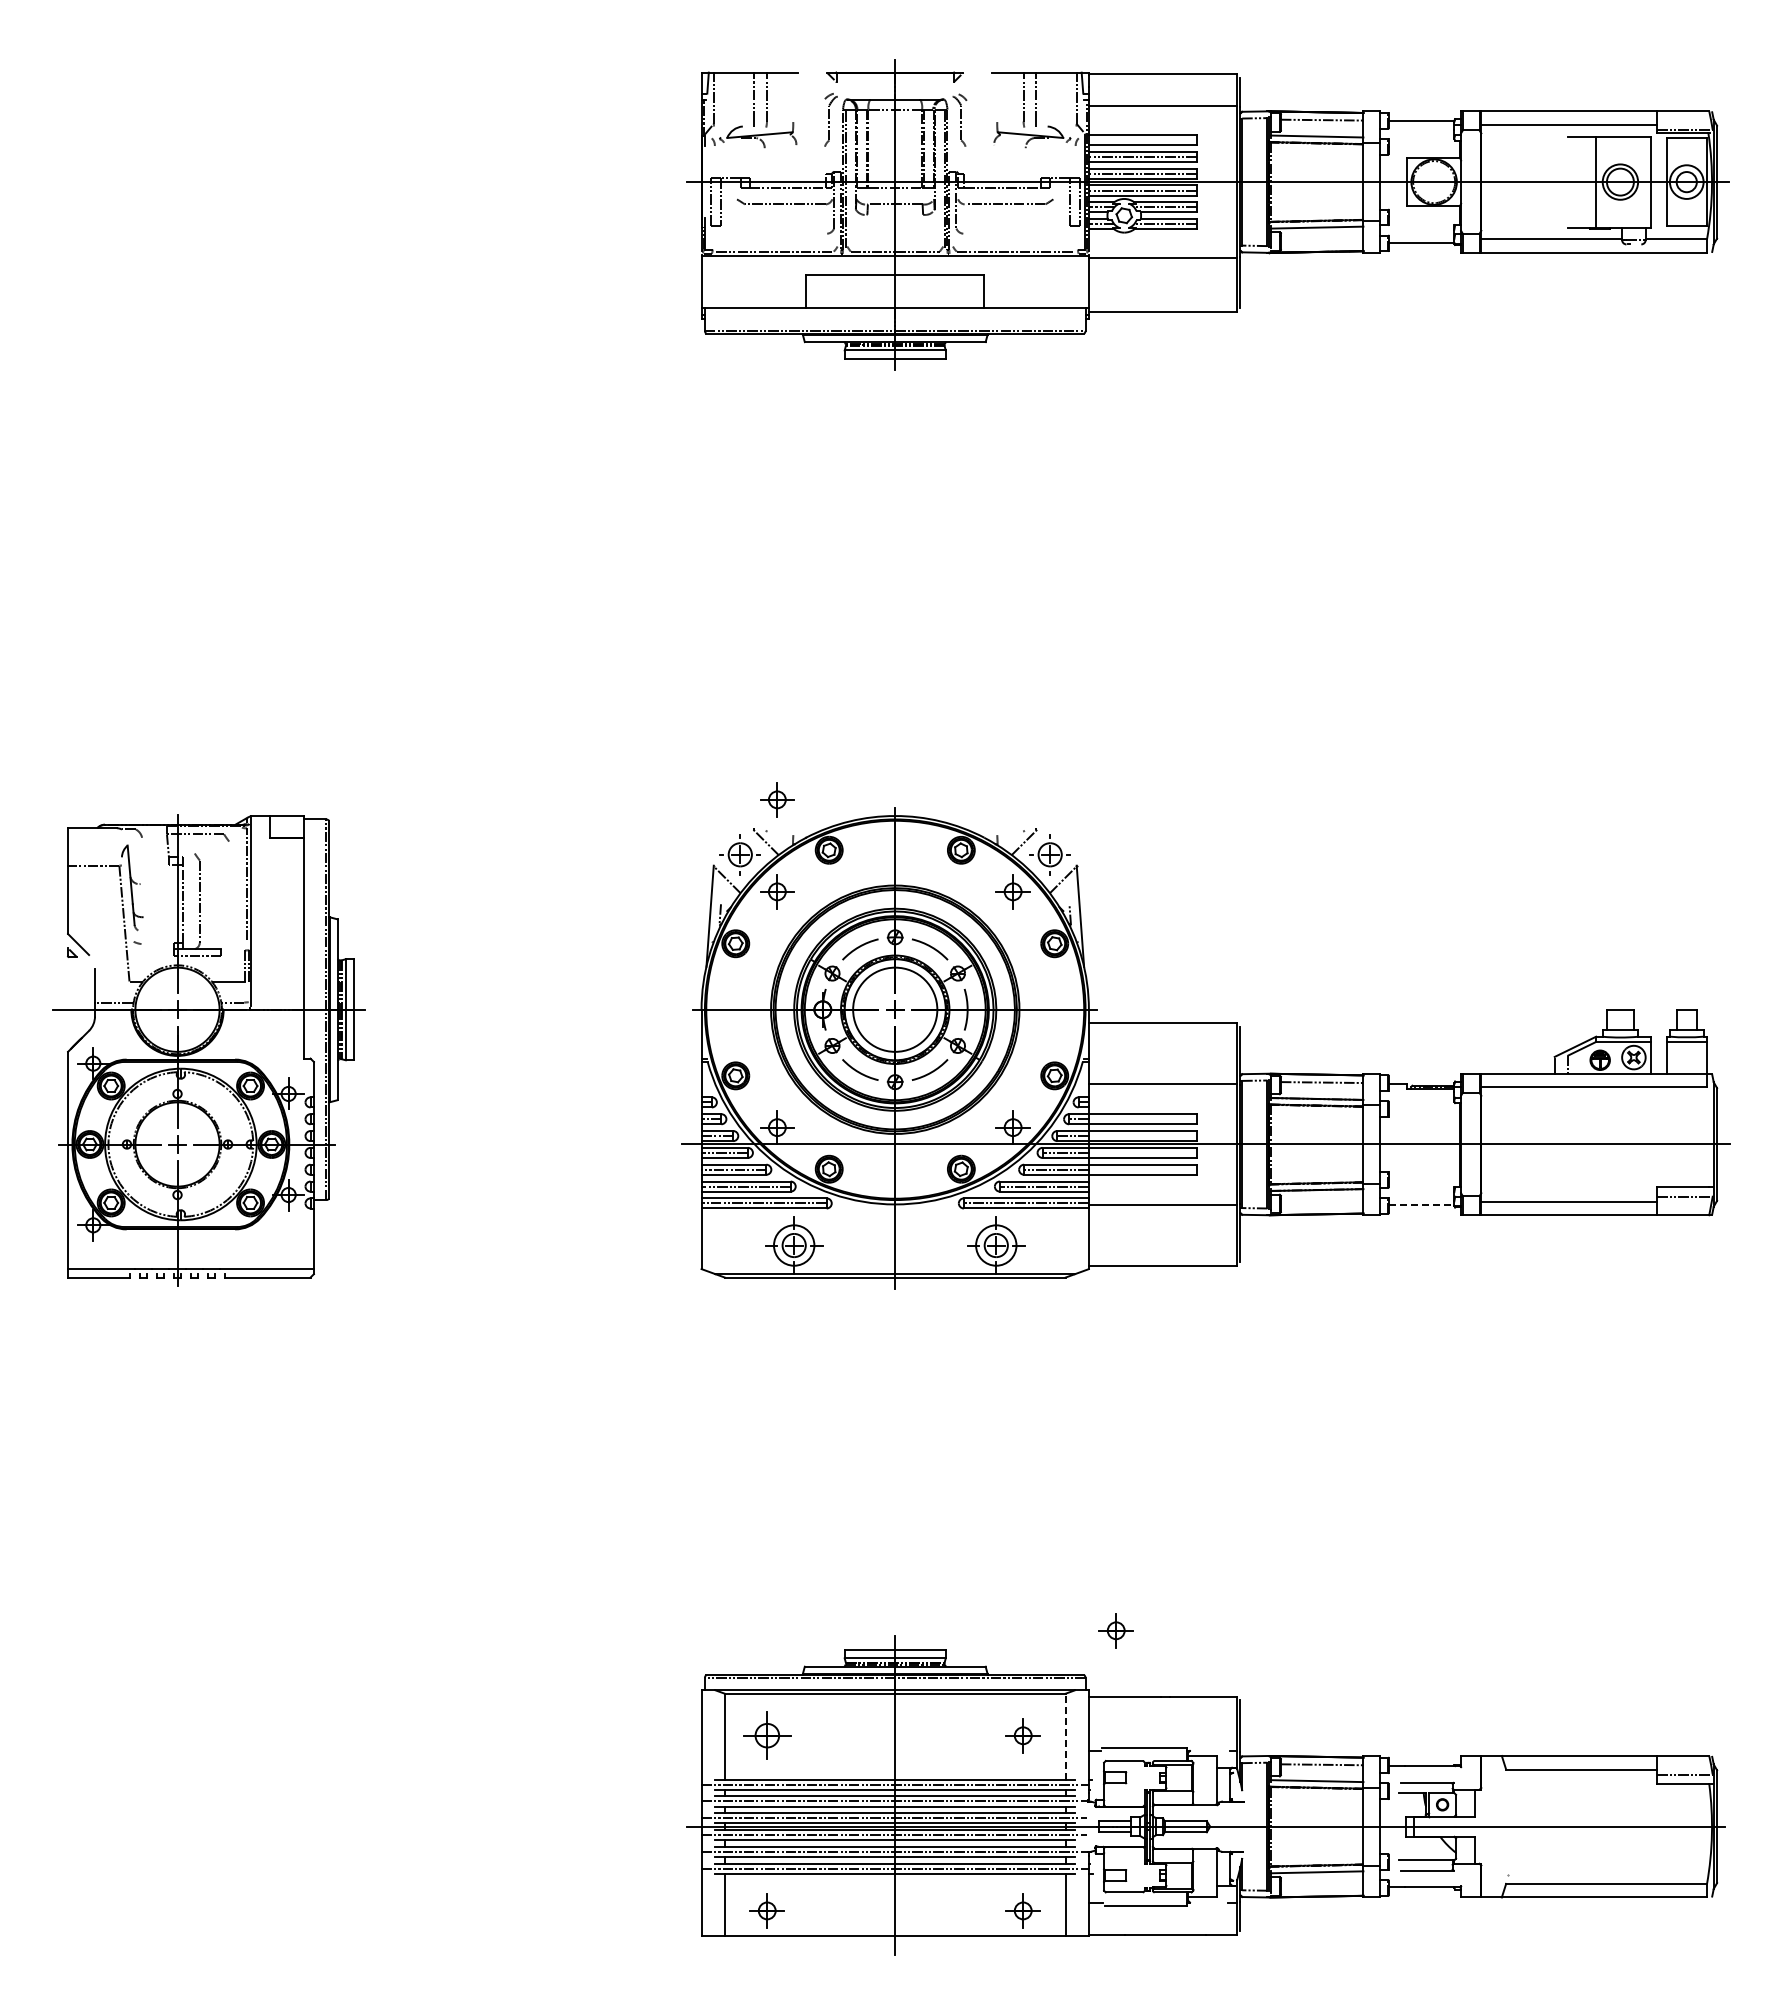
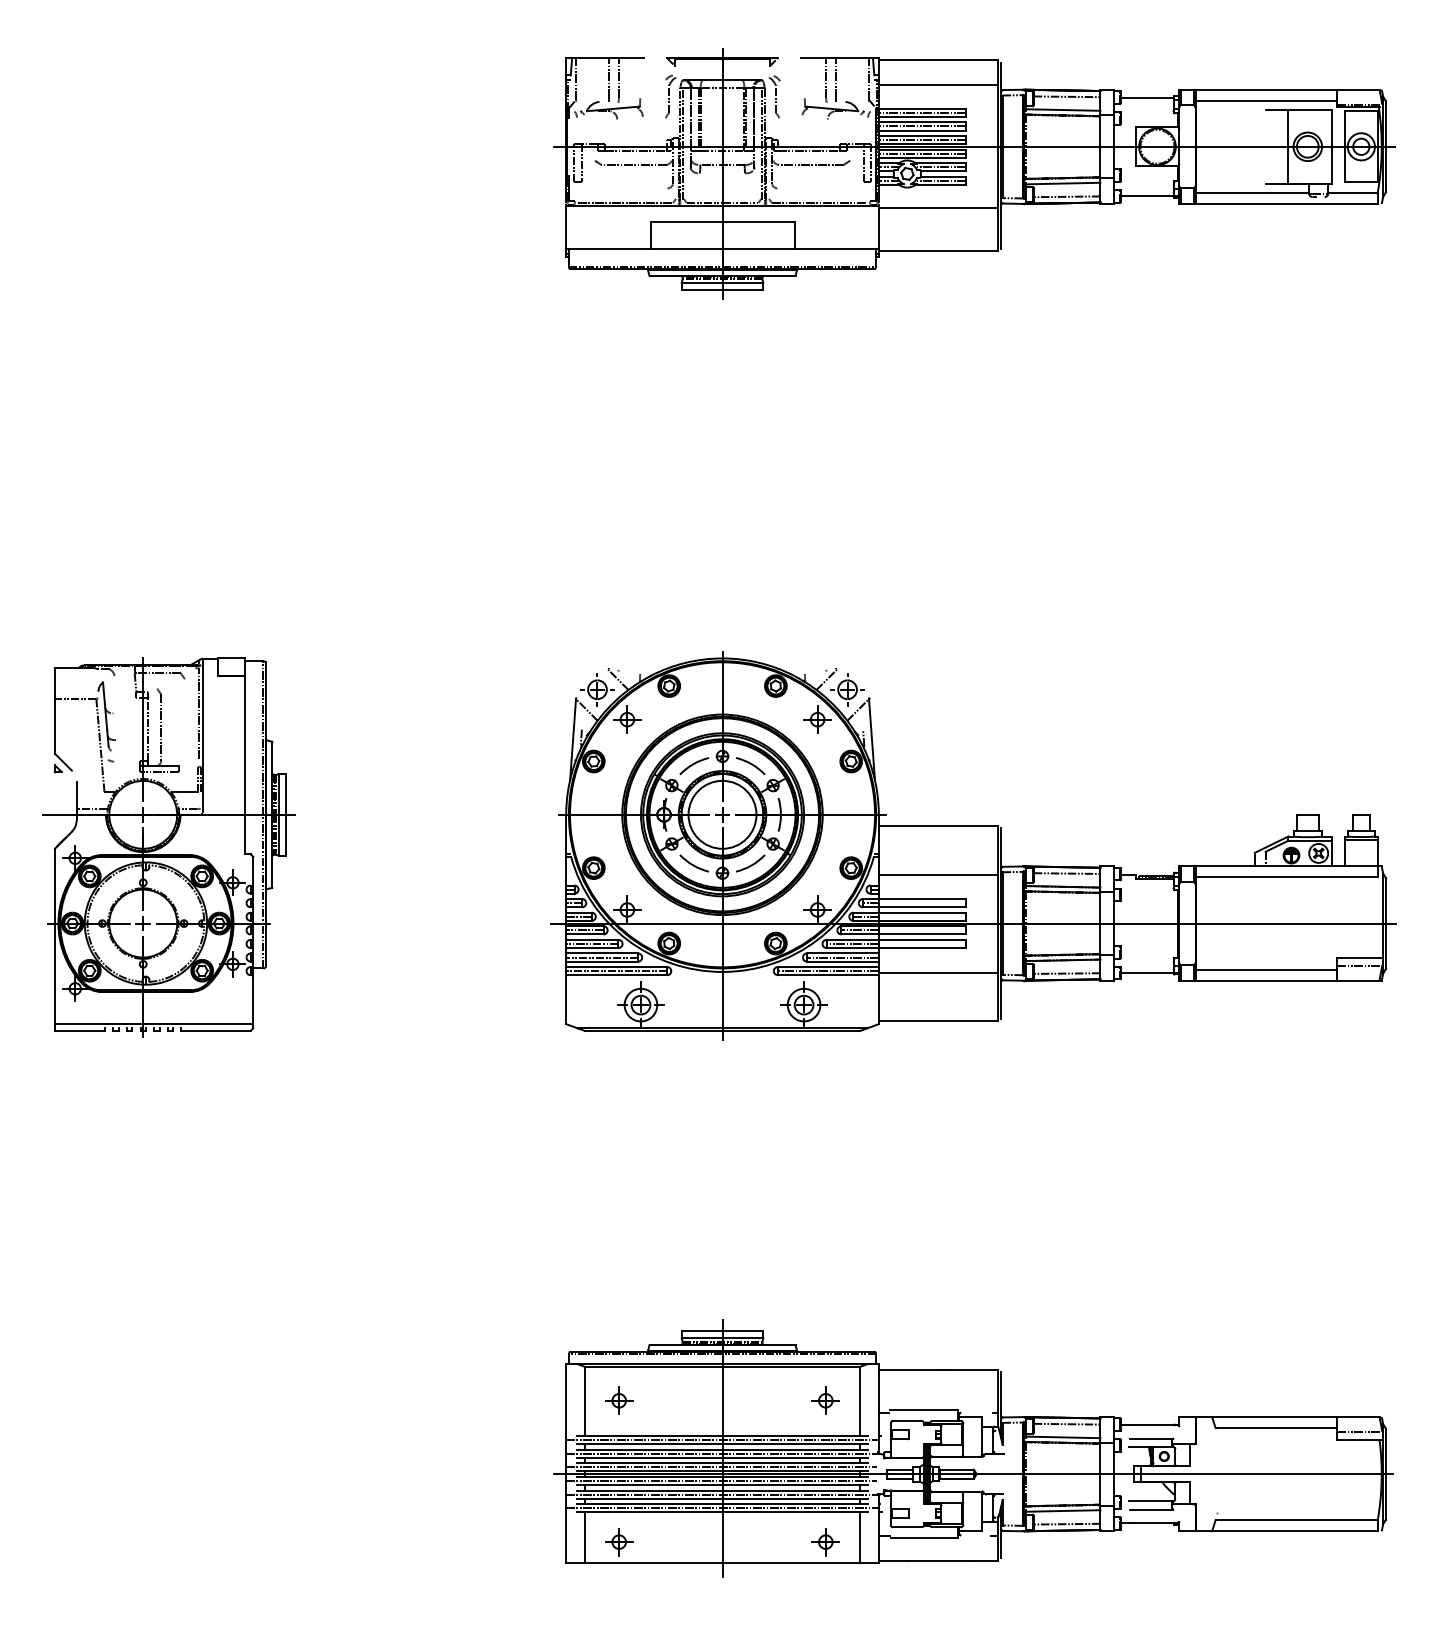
line: (1142, 140) -> (922, 113), added
line: (1321, 243) -> (1066, 196), added
part: (777, 799) -> (627, 645), removed
line: (1421, 1205) -> (1147, 972), dashed -> solid
line: (1321, 1206) -> (1066, 973), added
part: (1115, 1630) -> (900, 1315), removed
part: (766, 1735) -> (618, 1400), size x0.71
line: (1065, 1736) -> (859, 1401), dashed -> solid
line: (1321, 1888) -> (1066, 1524), added

